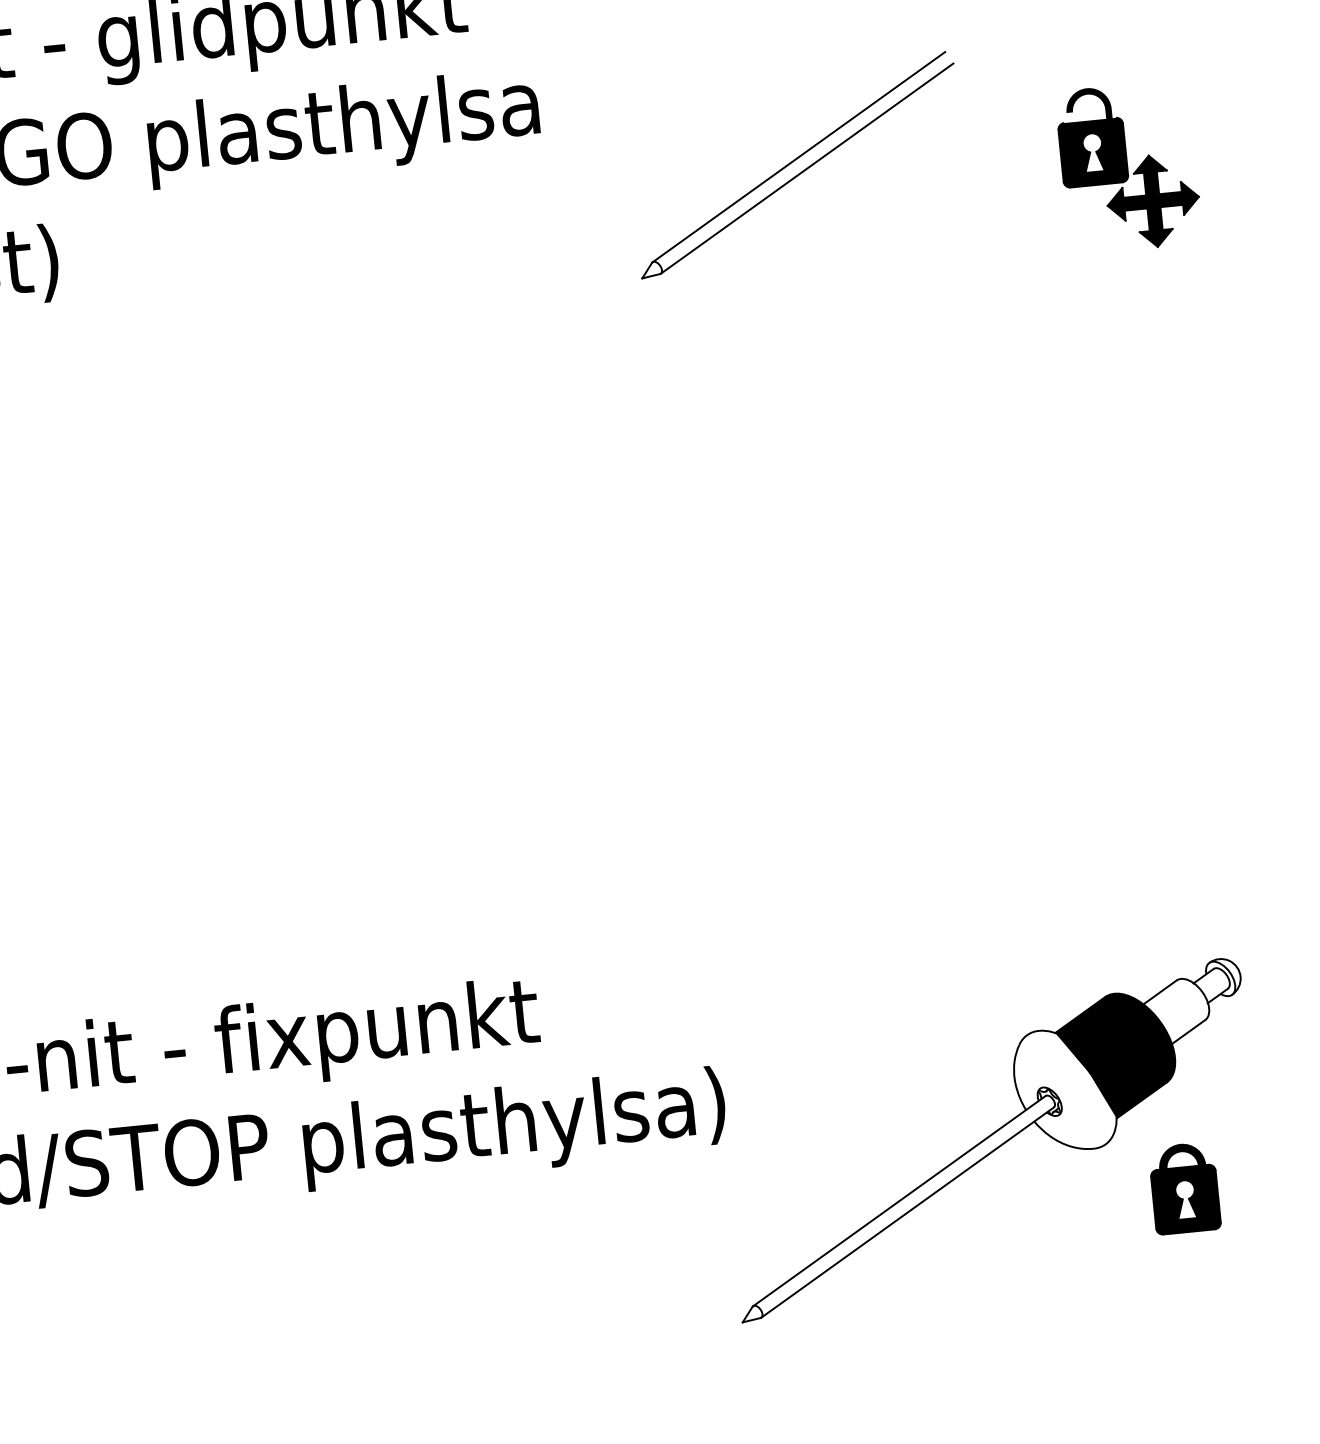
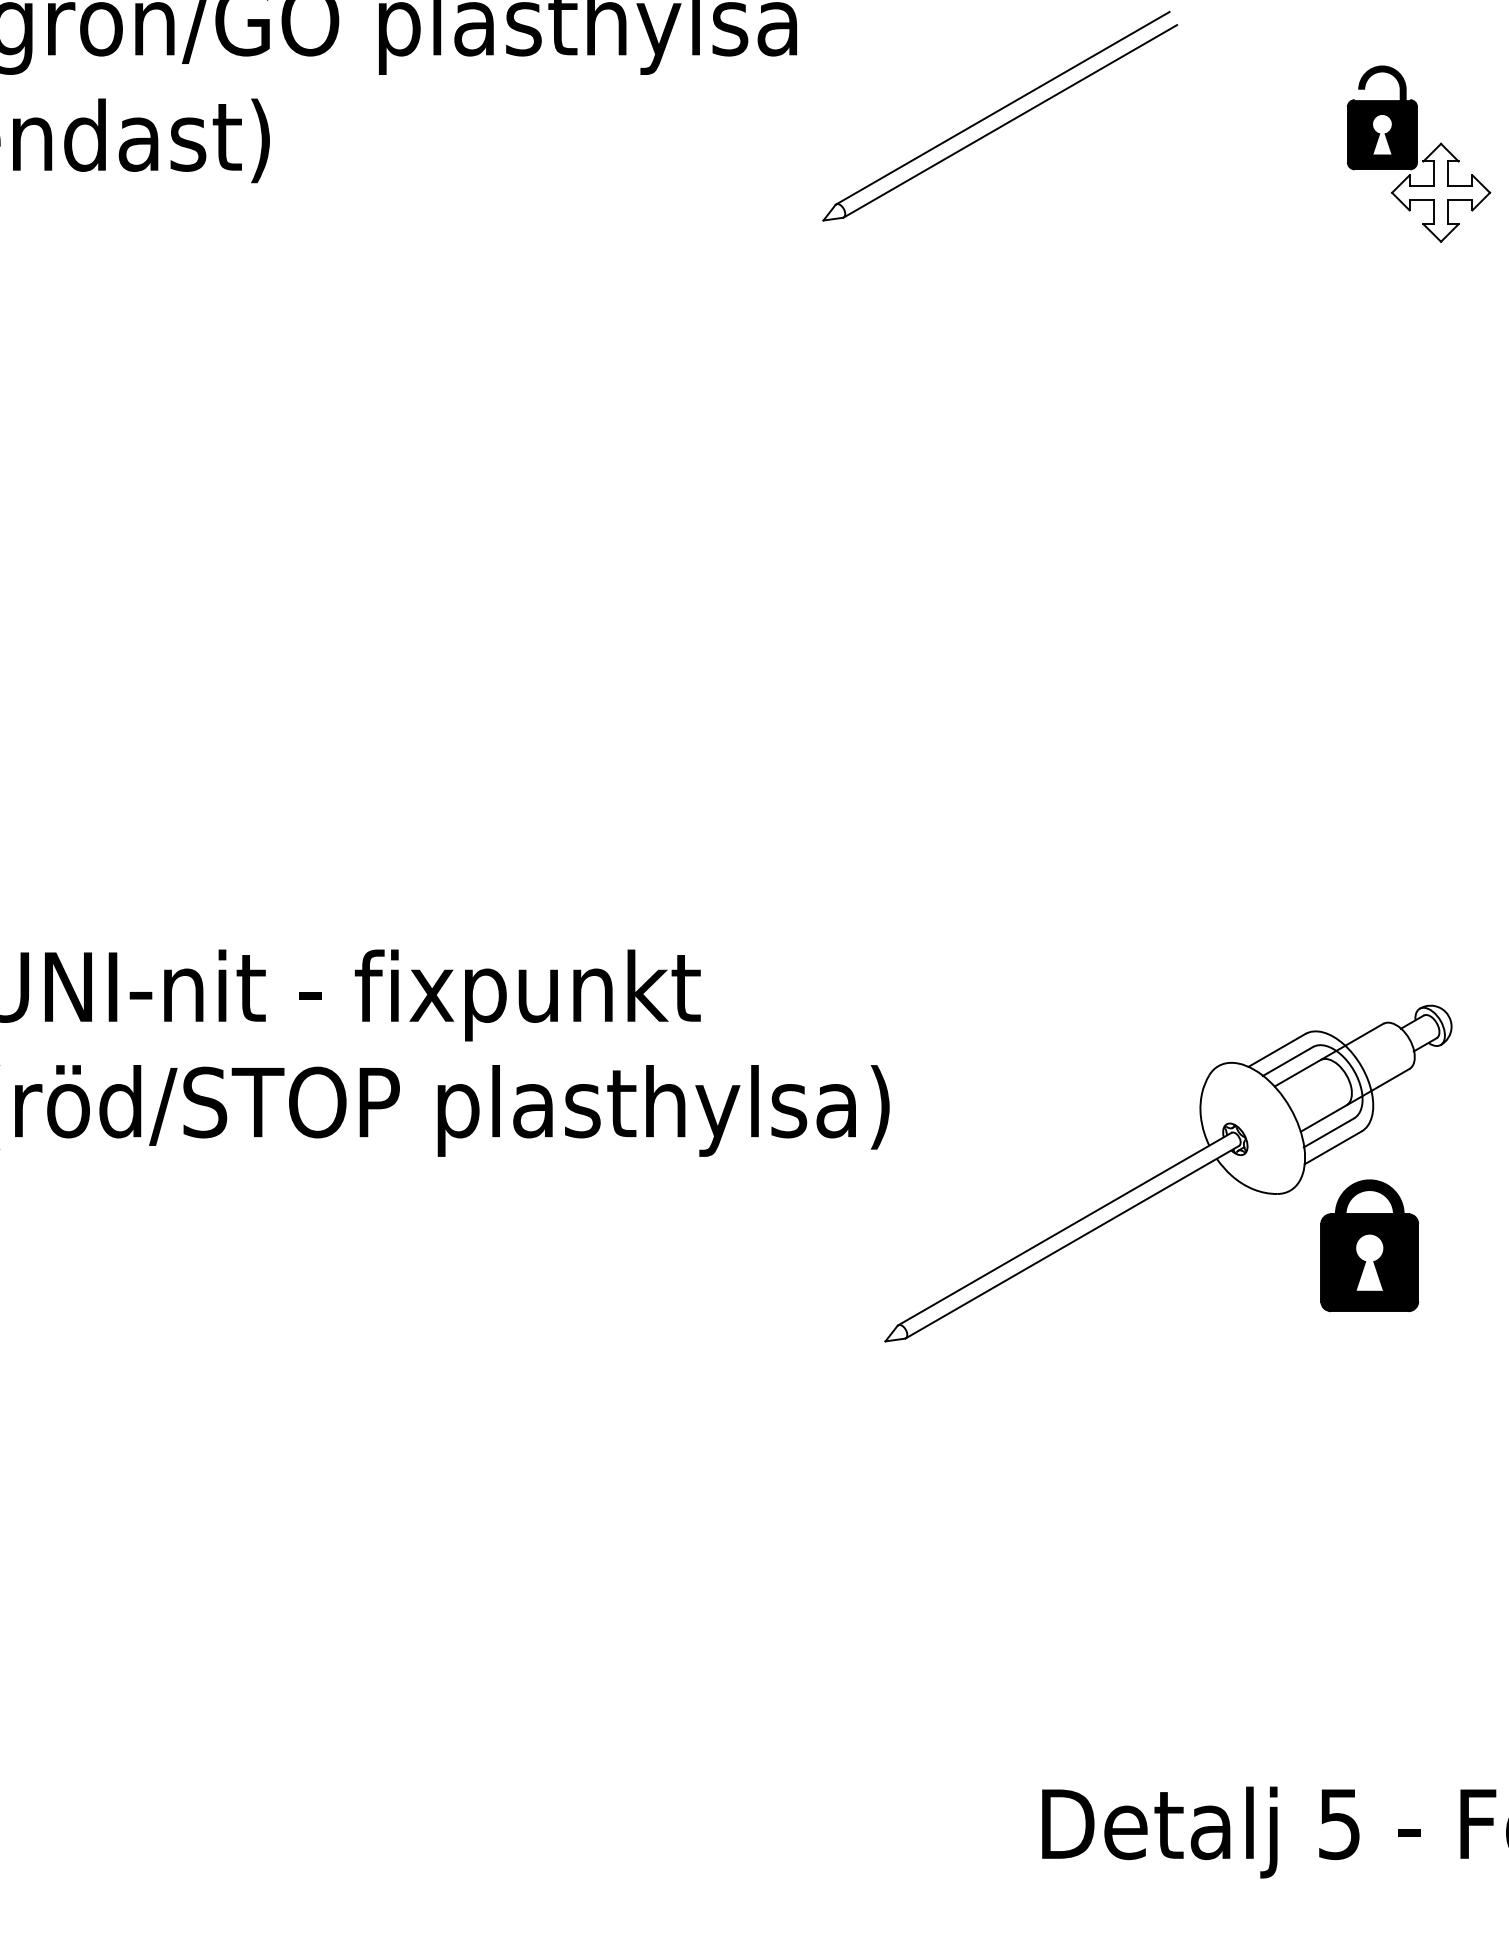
part: (797, 165) -> (1000, 116), moved
fill: (1153, 200) -> (1441, 192), removed
fill: (1115, 1055) -> (1310, 1097), removed
part: (1184, 1188) -> (1369, 1245), size x1.4

